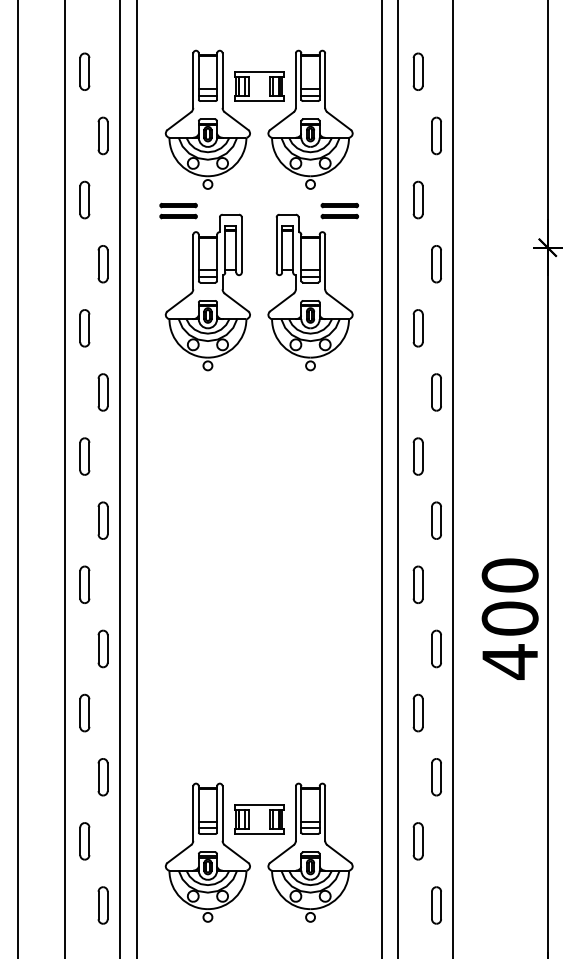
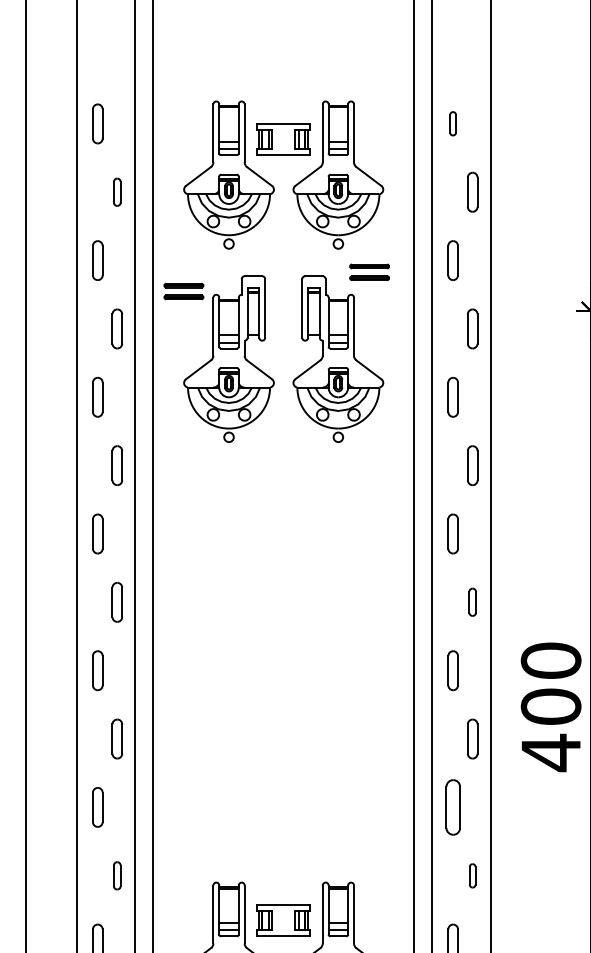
part: (417, 71) -> (452, 123), size x0.6
part: (102, 135) -> (116, 191), size x0.7
part: (178, 210) -> (183, 290), moved
part: (436, 520) -> (472, 602), size x0.7
part: (417, 712) -> (452, 806), size x1.4
part: (102, 777) -> (116, 876), size x0.7
part: (436, 777) -> (472, 876), size x0.6

